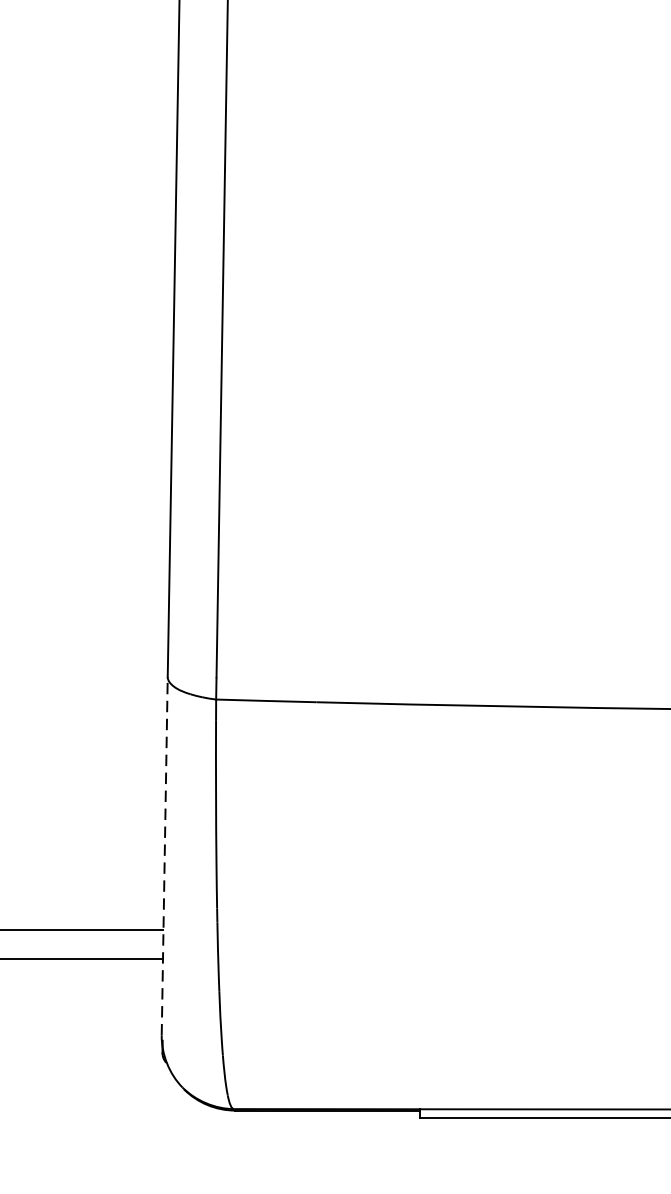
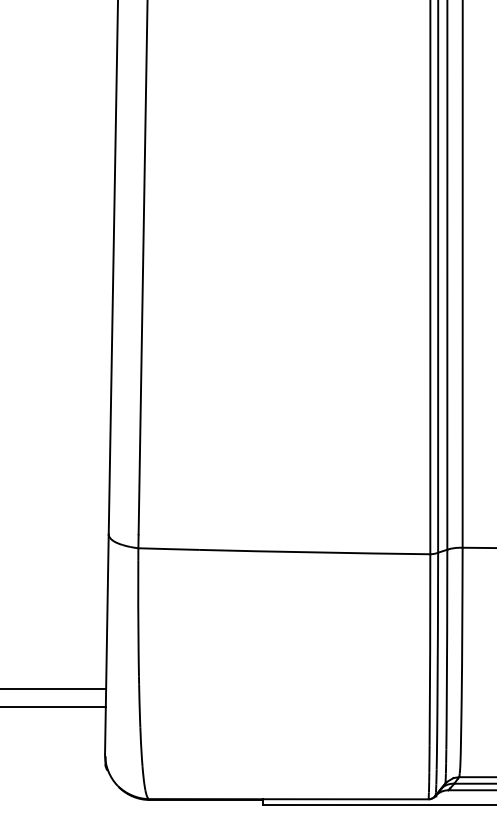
line: (164, 856) -> (106, 644), dashed -> solid

